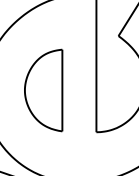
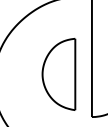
part: (43, 90) -> (58, 74), moved

